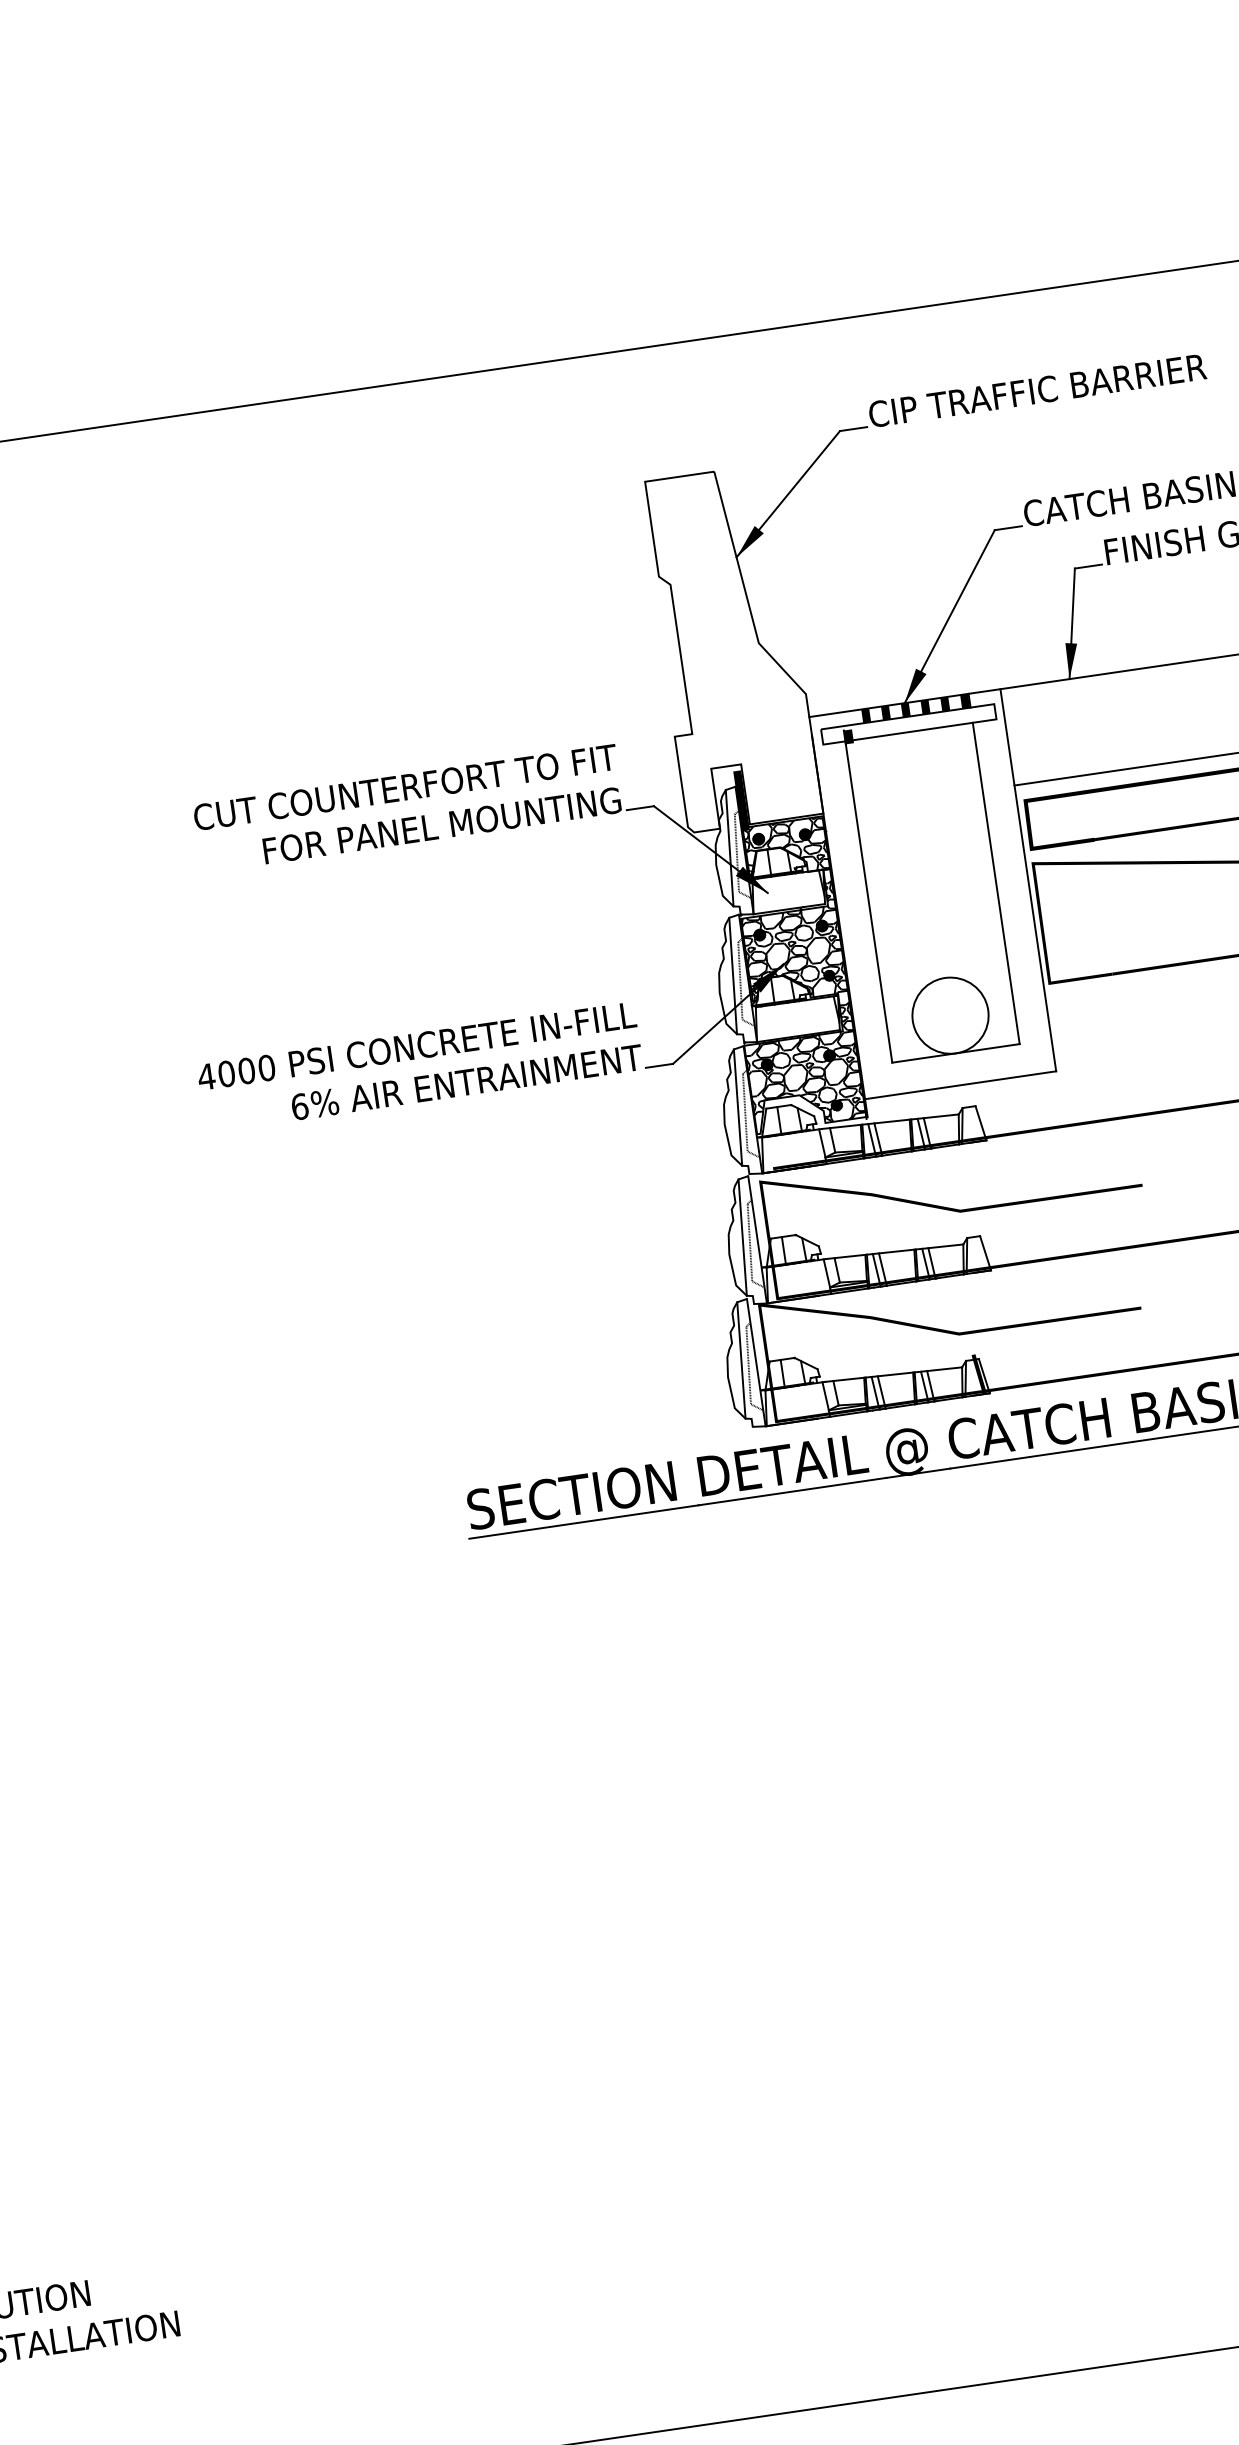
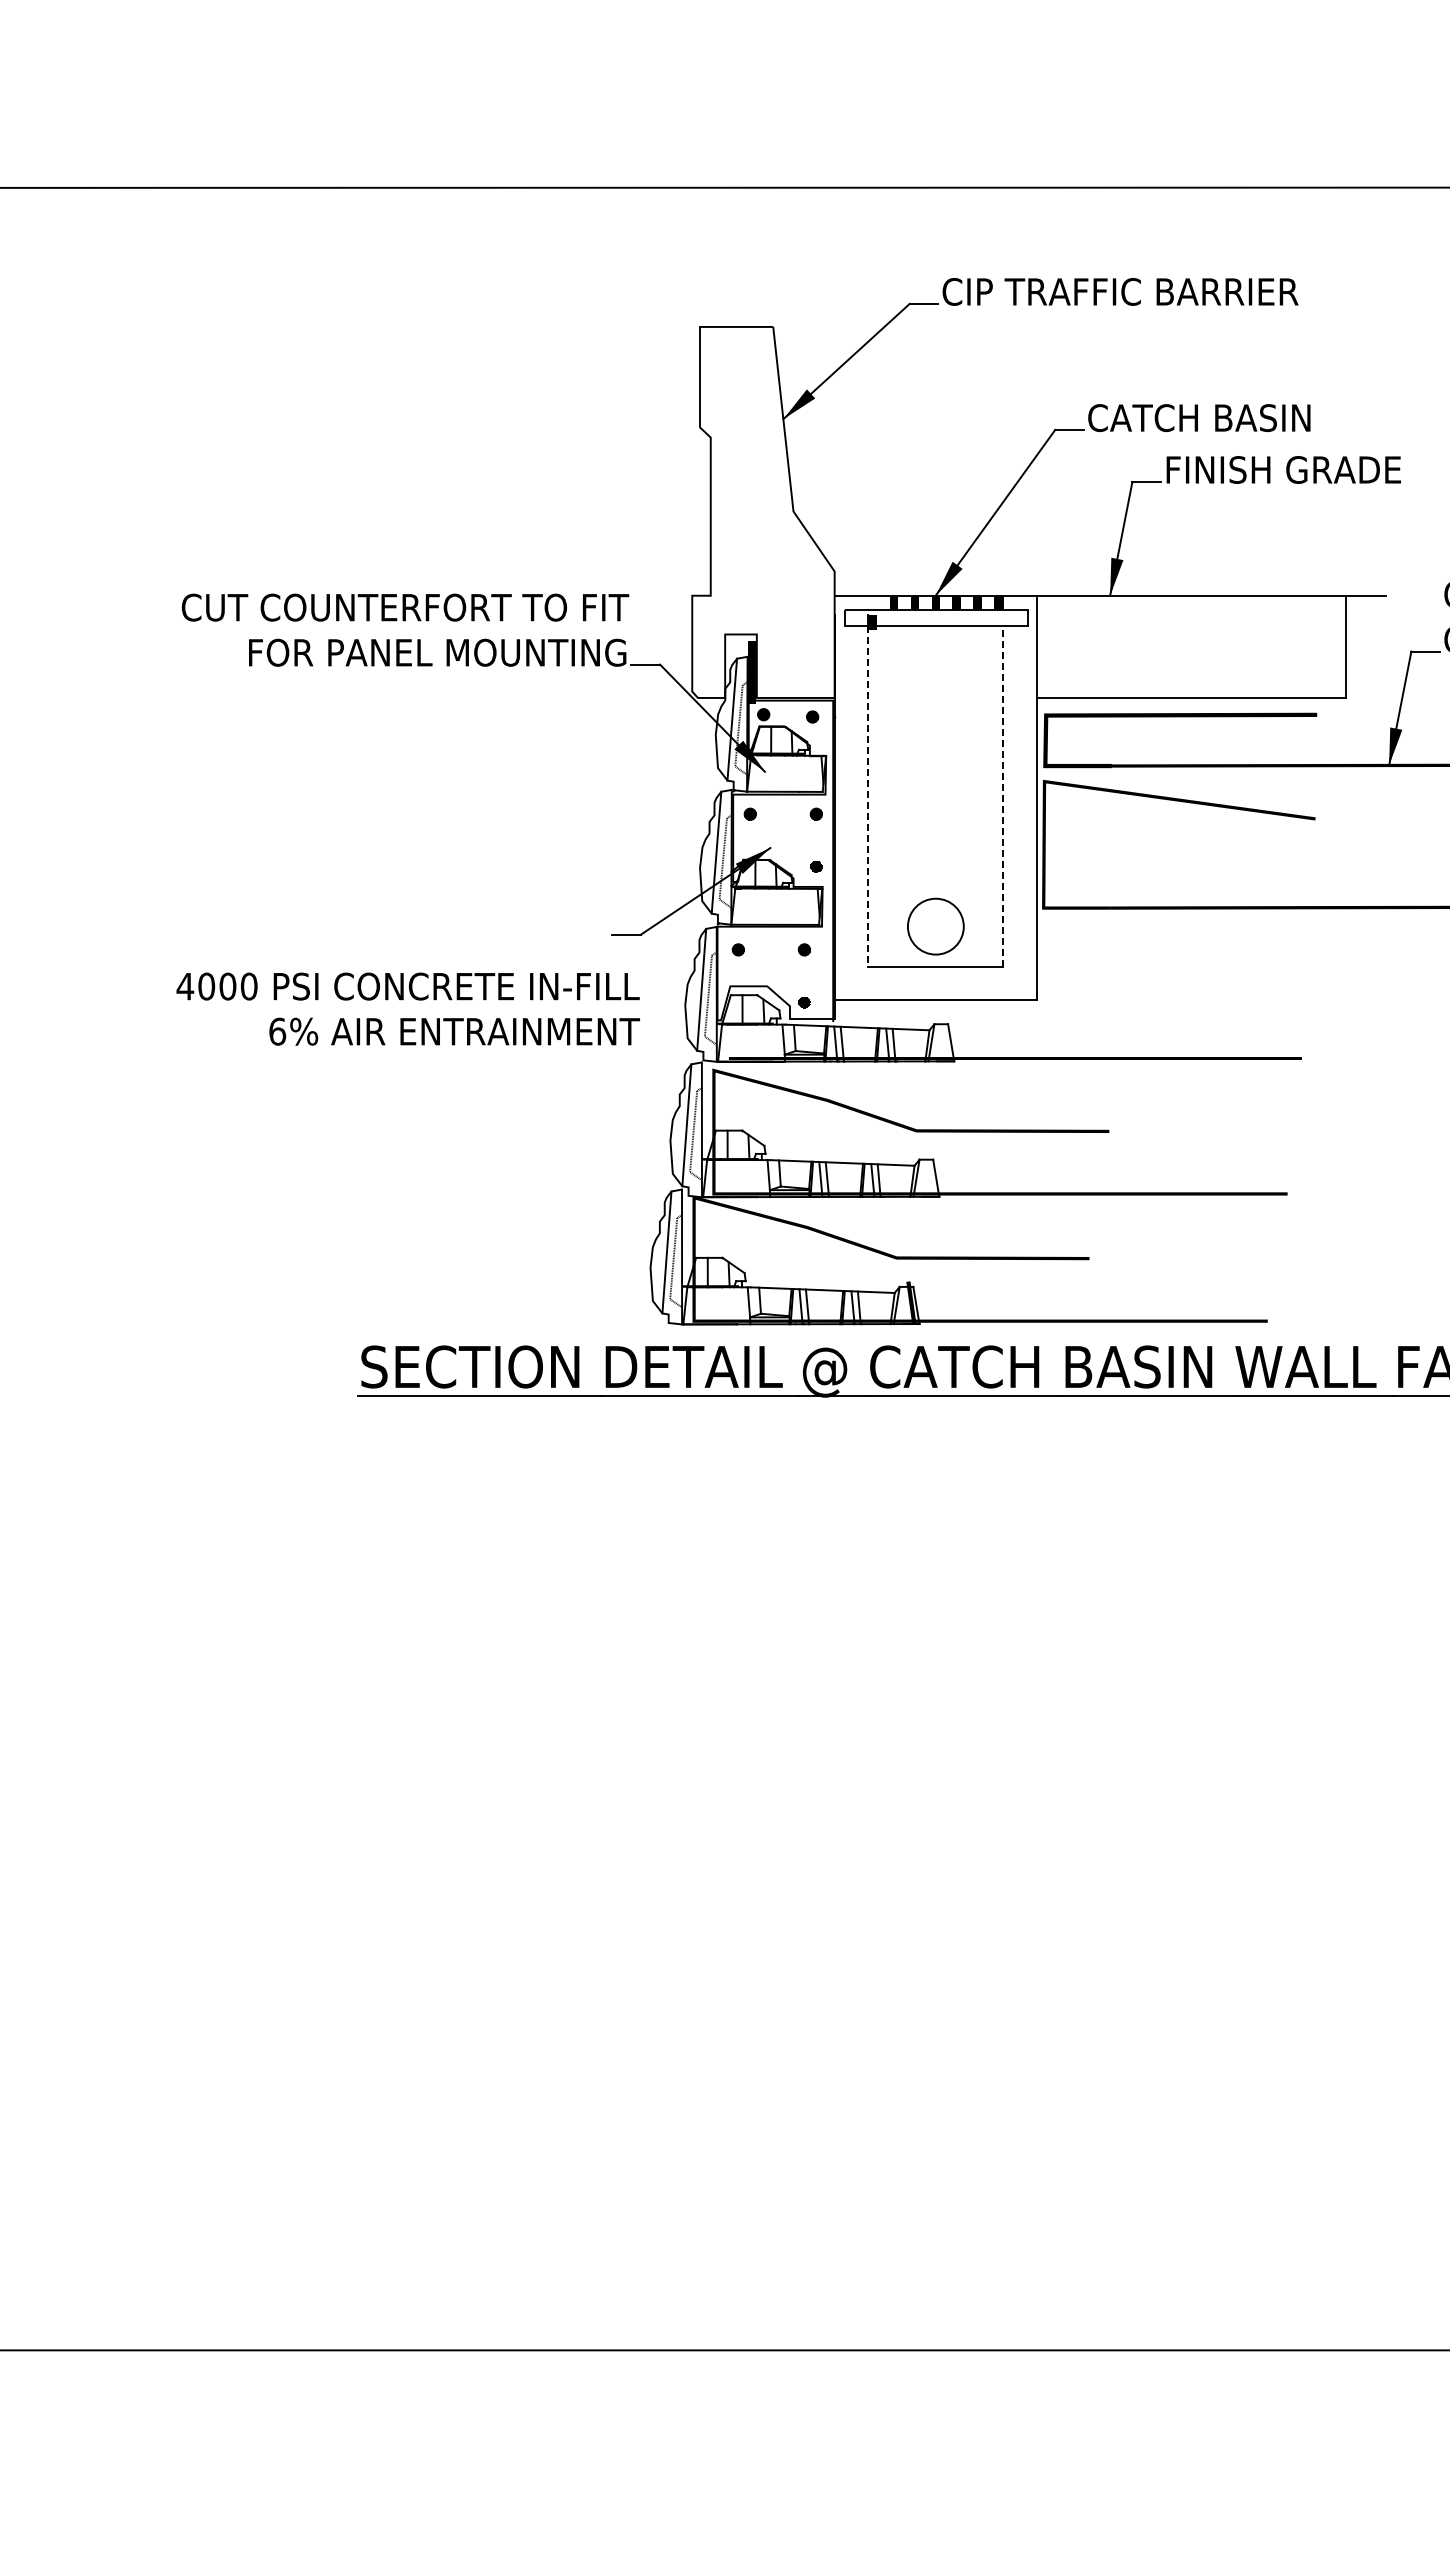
line: (996, 882) -> (1003, 795), solid -> dashed
line: (868, 902) -> (868, 796), solid -> dashed
hatch: (789, 974) -> (775, 859), removed
circle: (950, 1015) -> (935, 926), size x0.7
text: (419, 1066) -> (407, 1008), moved

